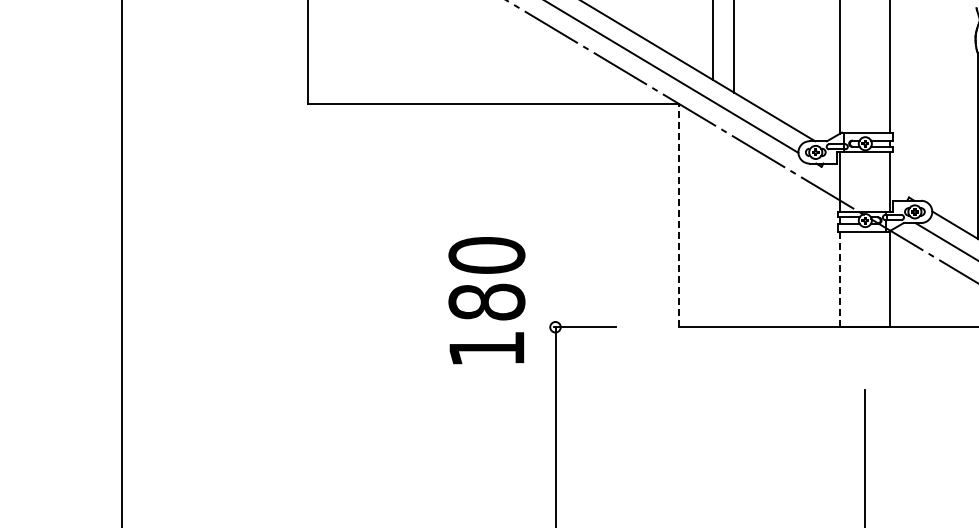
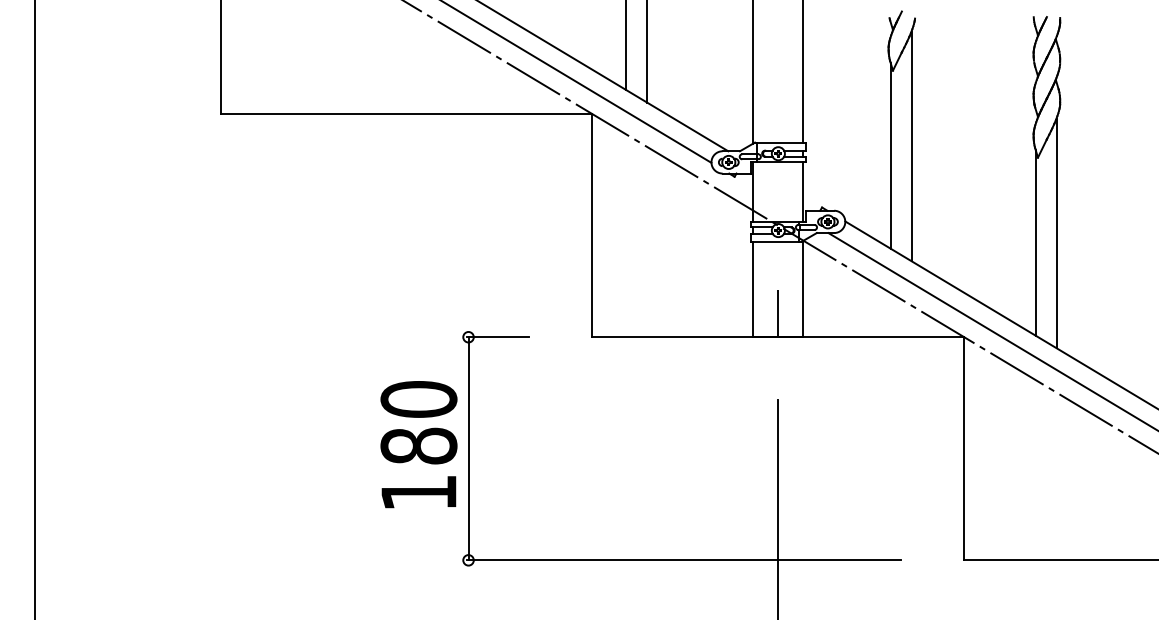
line: (679, 215) -> (592, 225), dashed -> solid
line: (840, 279) -> (753, 289), dashed -> solid
text: (486, 300) -> (418, 444), moved
line: (865, 303) -> (778, 313), added

